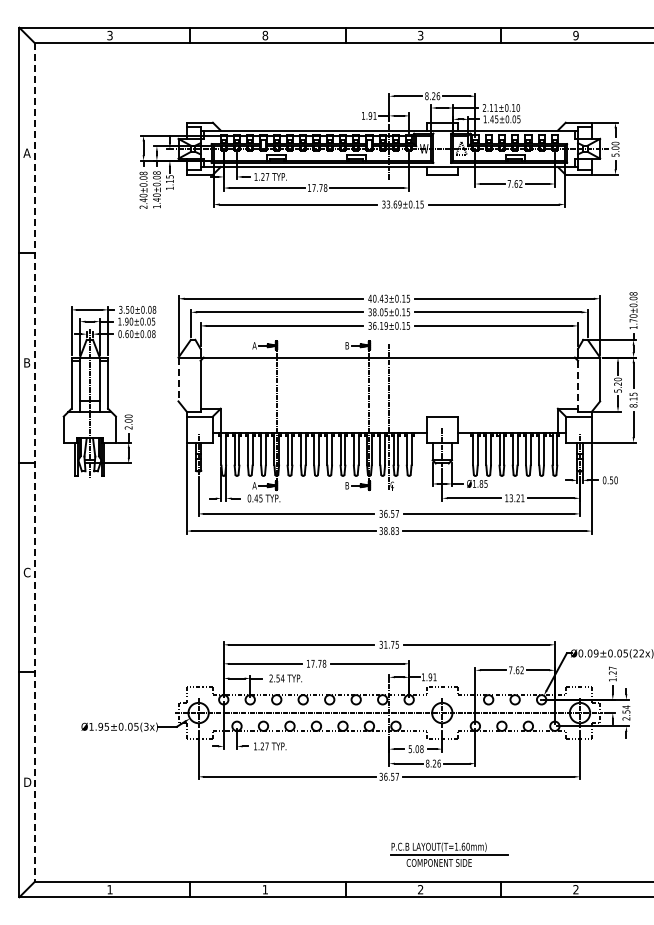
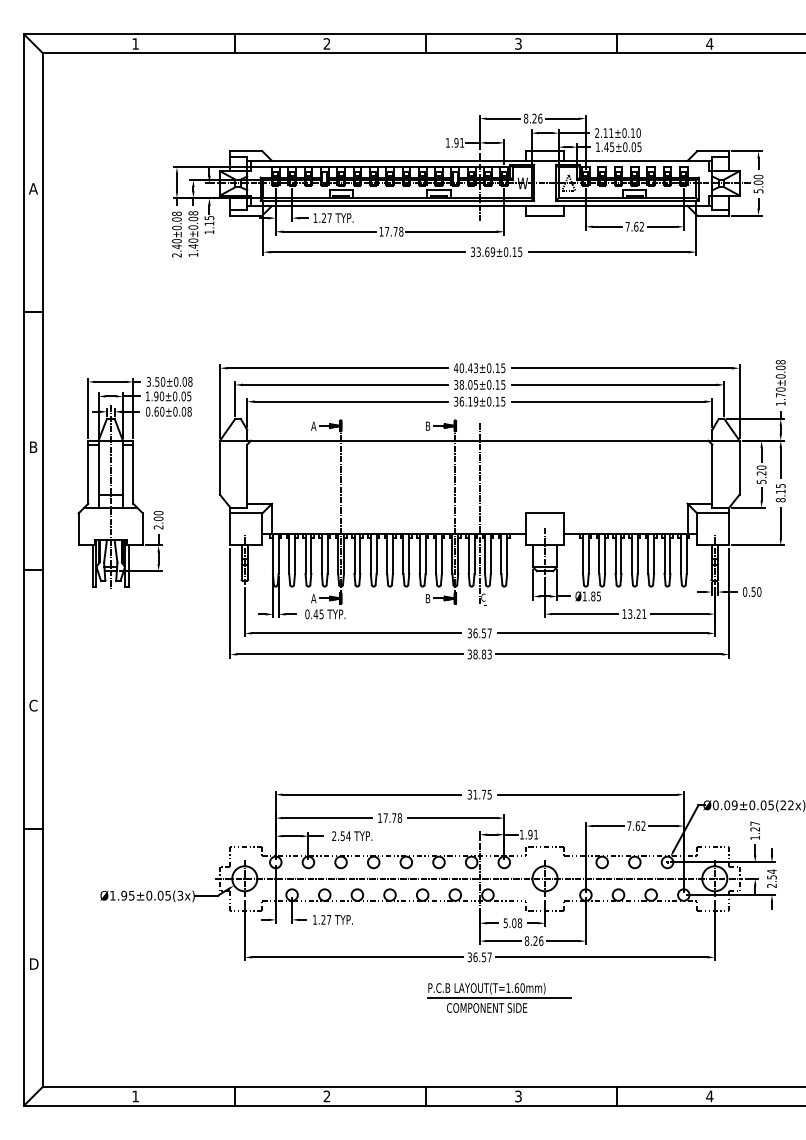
text: (109, 35) -> (134, 43), 3 -> 1
text: (265, 35) -> (327, 43), 8 -> 2
text: (575, 35) -> (709, 43), 9 -> 4
line: (178, 379) -> (220, 467), dashed -> solid
line: (578, 386) -> (712, 476), dashed -> solid
line: (34, 463) -> (42, 571), dashed -> solid
part: (449, 854) -> (499, 997), moved
text: (264, 889) -> (325, 1096), 1 -> 2
text: (420, 889) -> (518, 1096), 2 -> 3
text: (575, 889) -> (709, 1096), 2 -> 4

